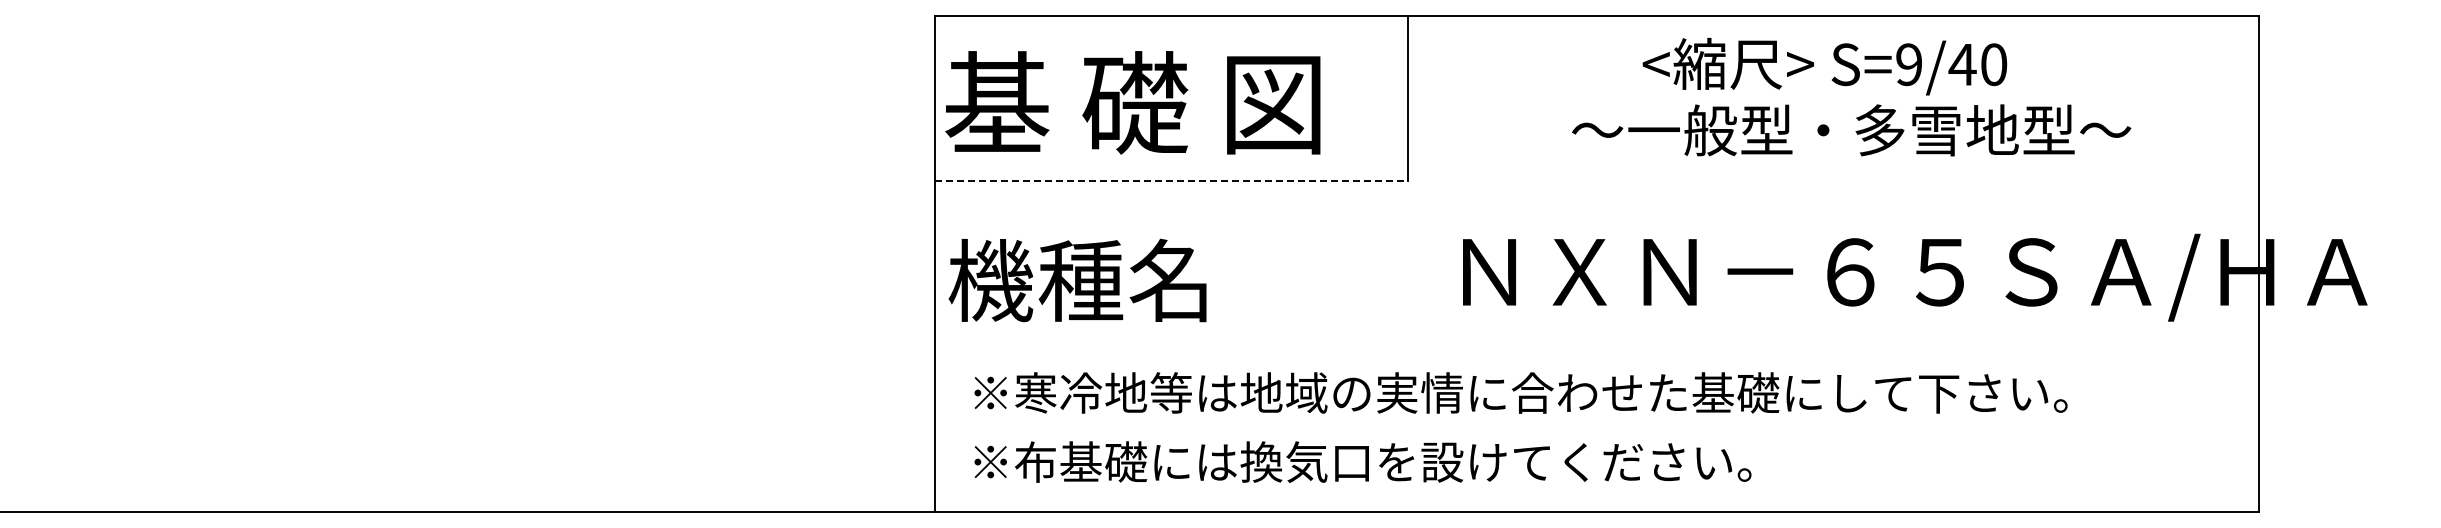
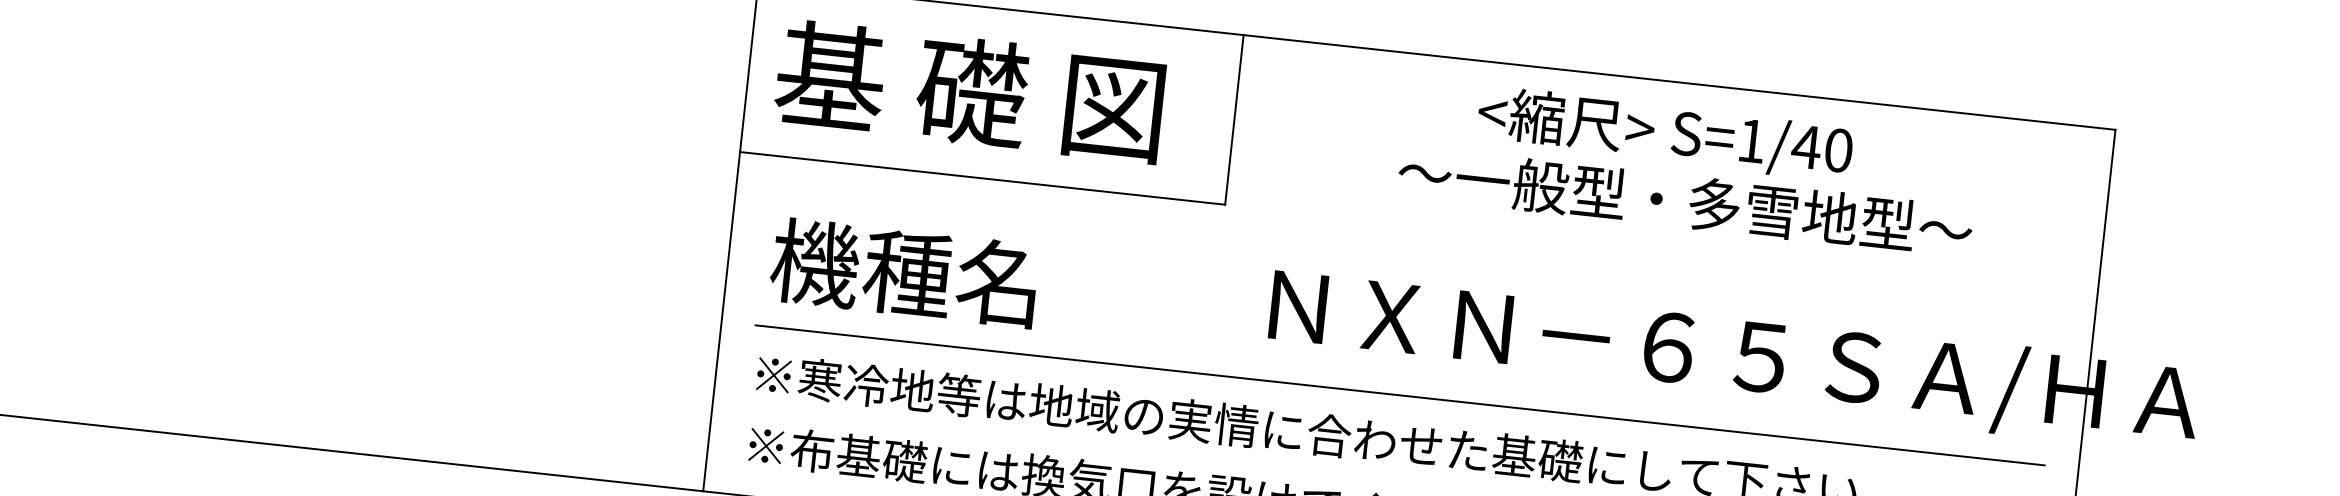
text: (1908, 64) -> (1751, 140), S=9/40 -> S=1/40
text: (1132, 102) -> (969, 91), moved
line: (1171, 181) -> (982, 178), dashed -> solid
text: (1077, 280) -> (904, 272), moved
line: (1596, 346) -> (1399, 395), added

